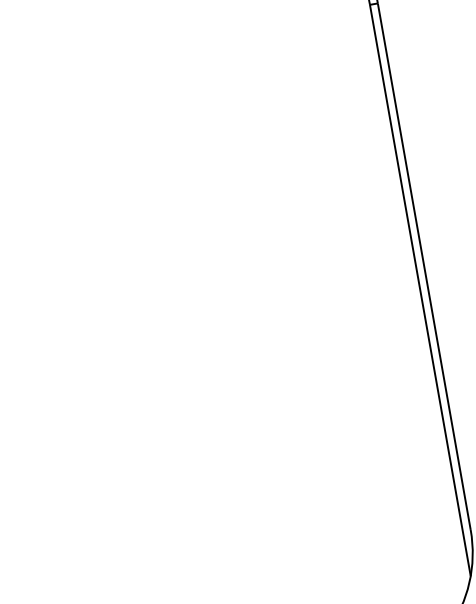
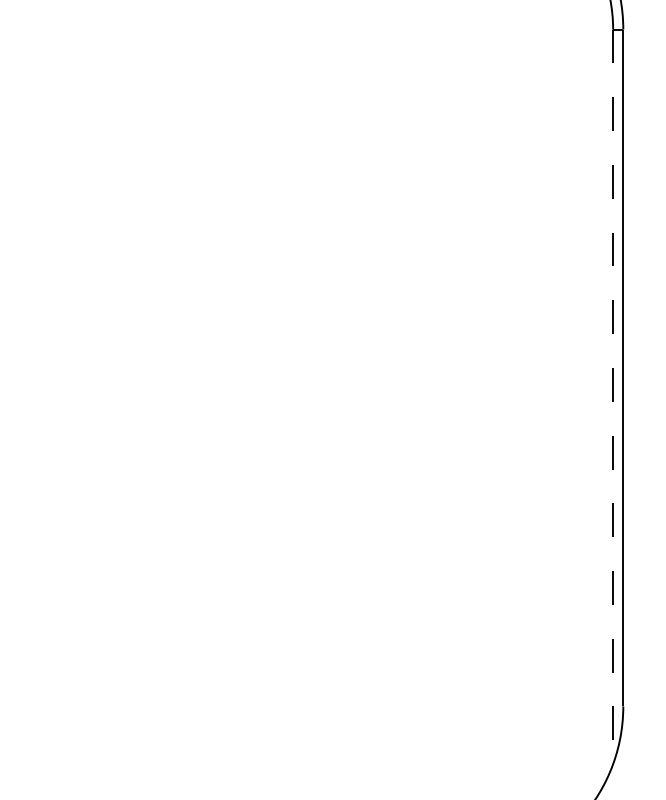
line: (420, 290) -> (613, 397), solid -> dashed

